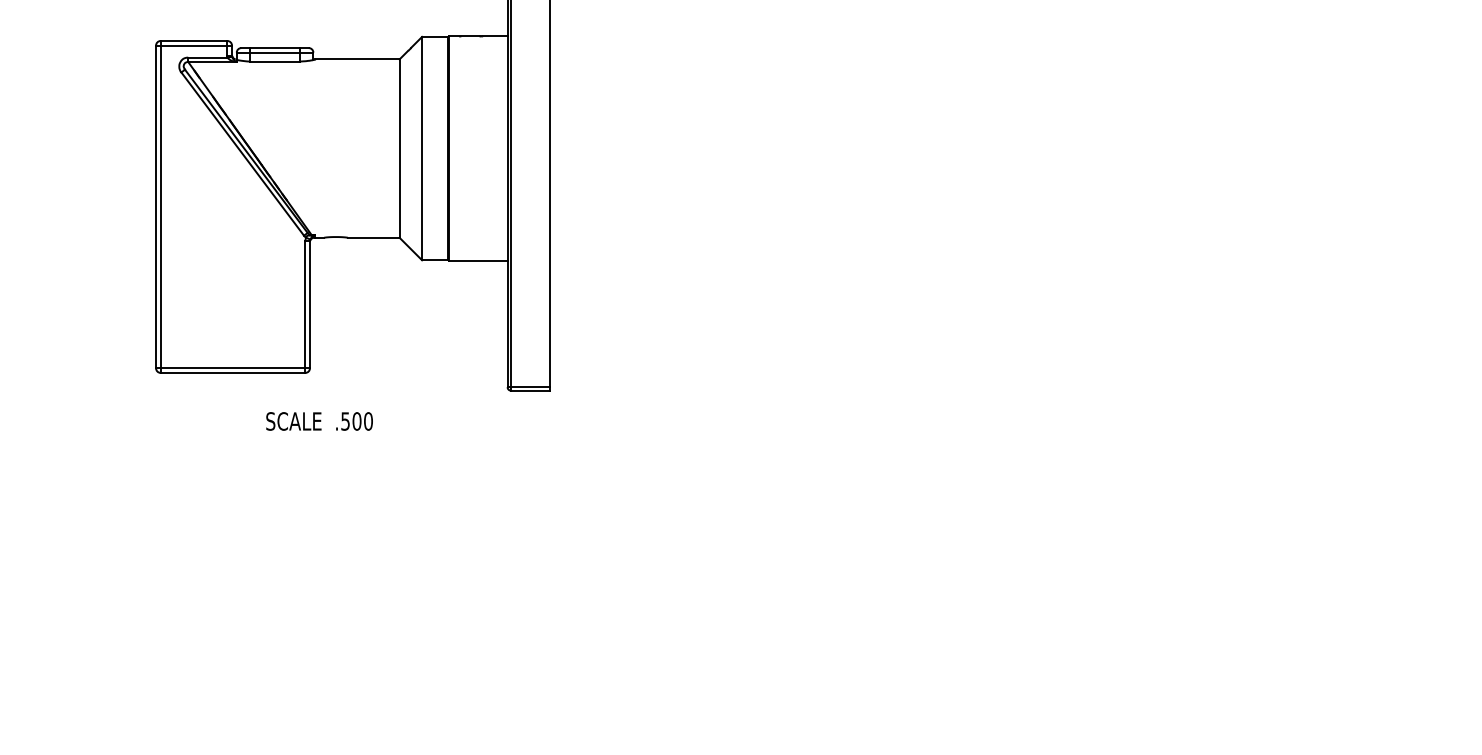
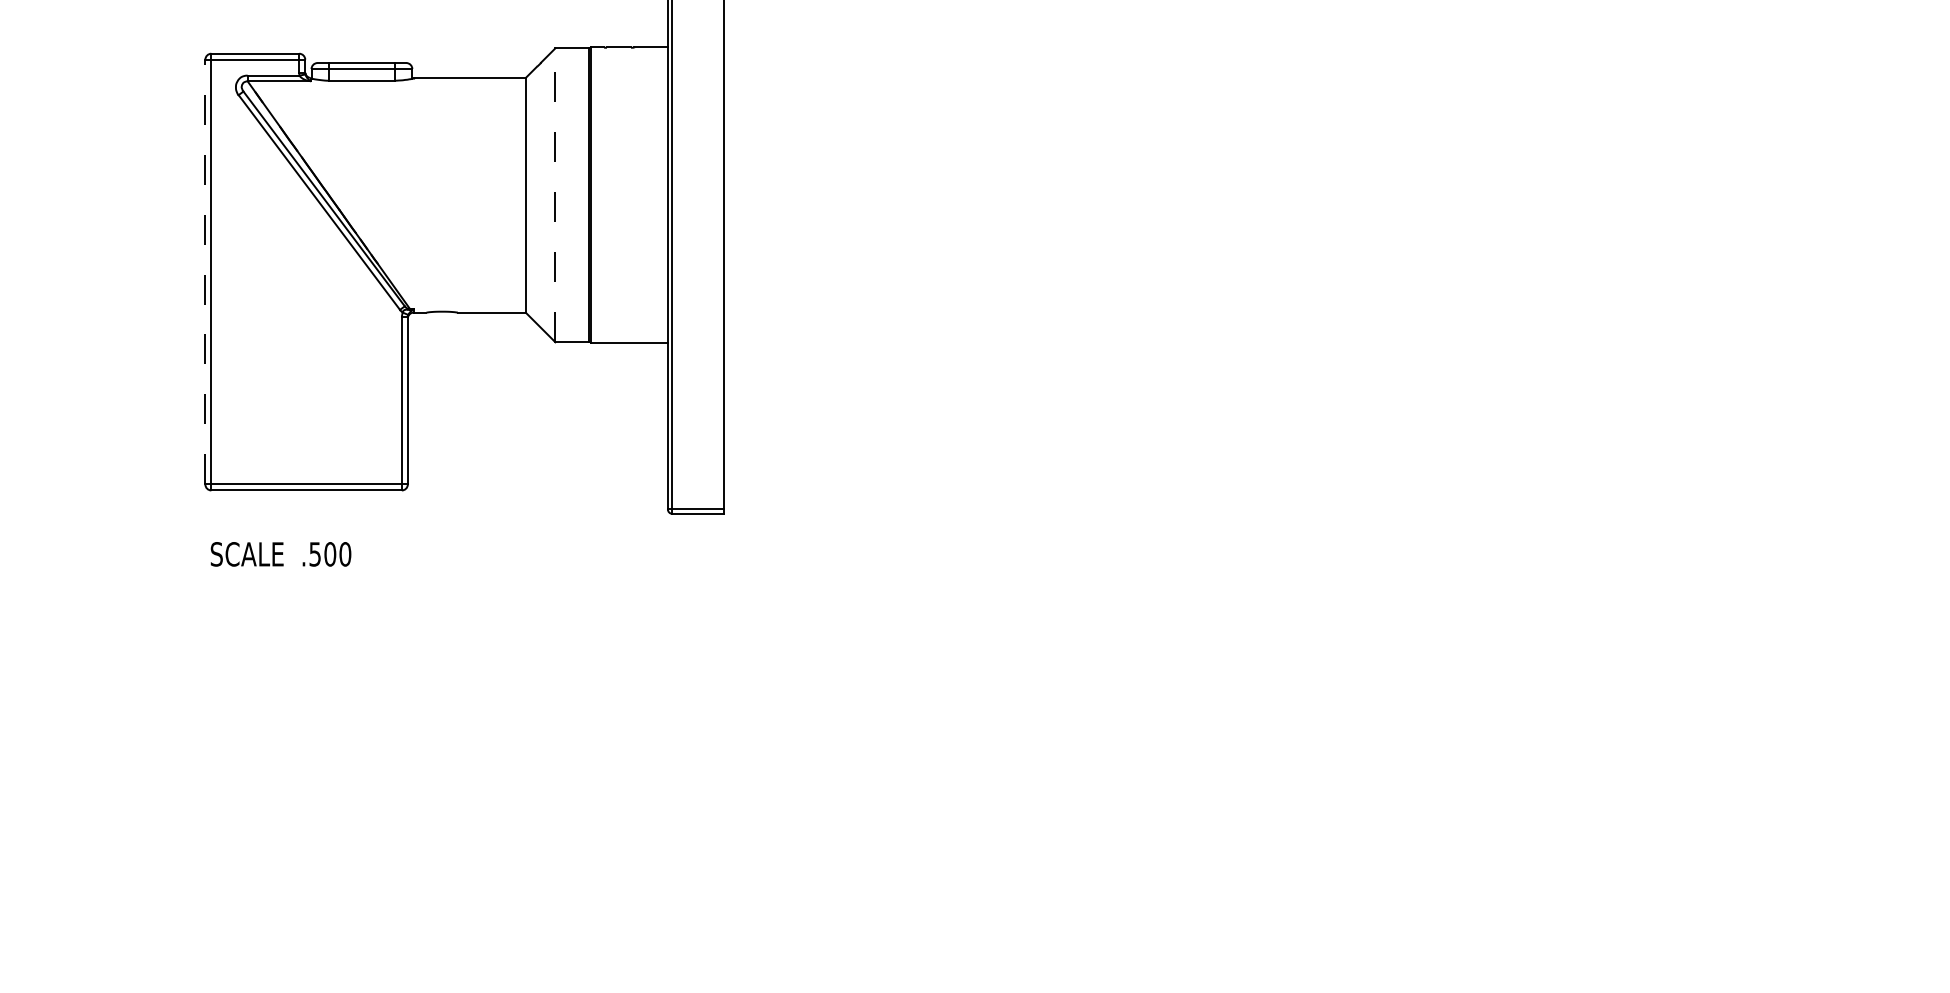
line: (422, 148) -> (555, 195), solid -> dashed
line: (156, 206) -> (205, 271), solid -> dashed
text: (319, 421) -> (280, 554), moved

